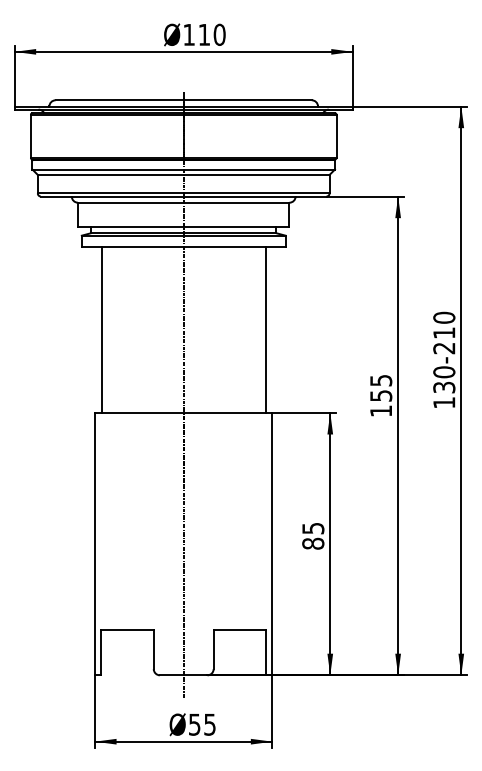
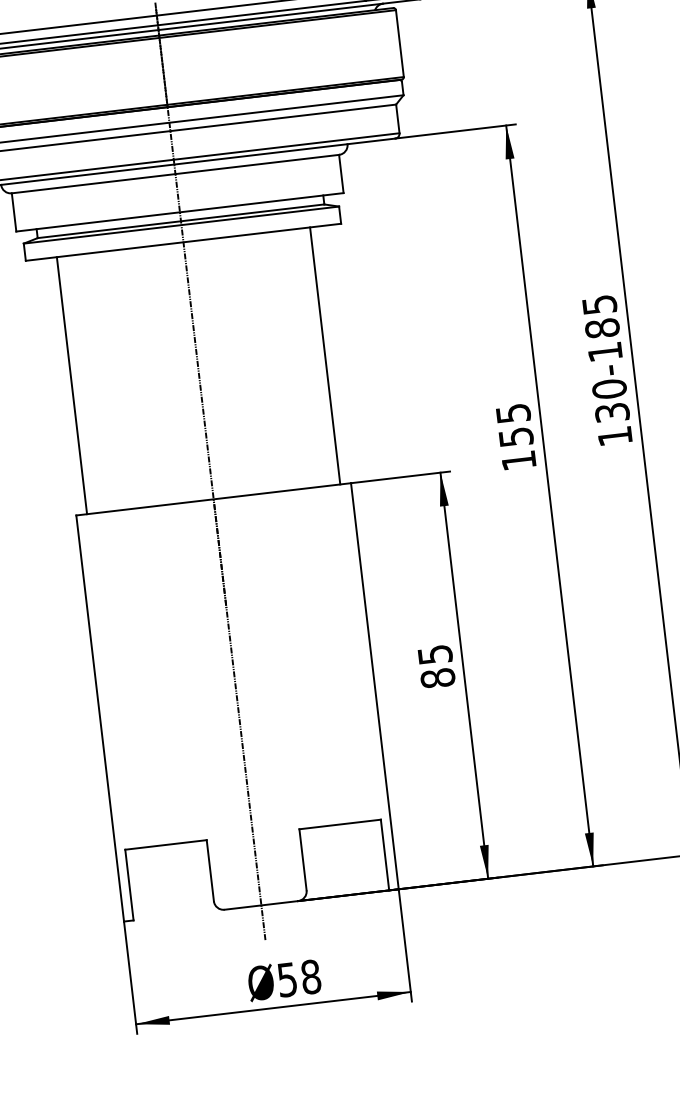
text: (444, 332) -> (602, 327), 130-210 -> 130-185
text: (209, 724) -> (310, 976), 55 -> 58

